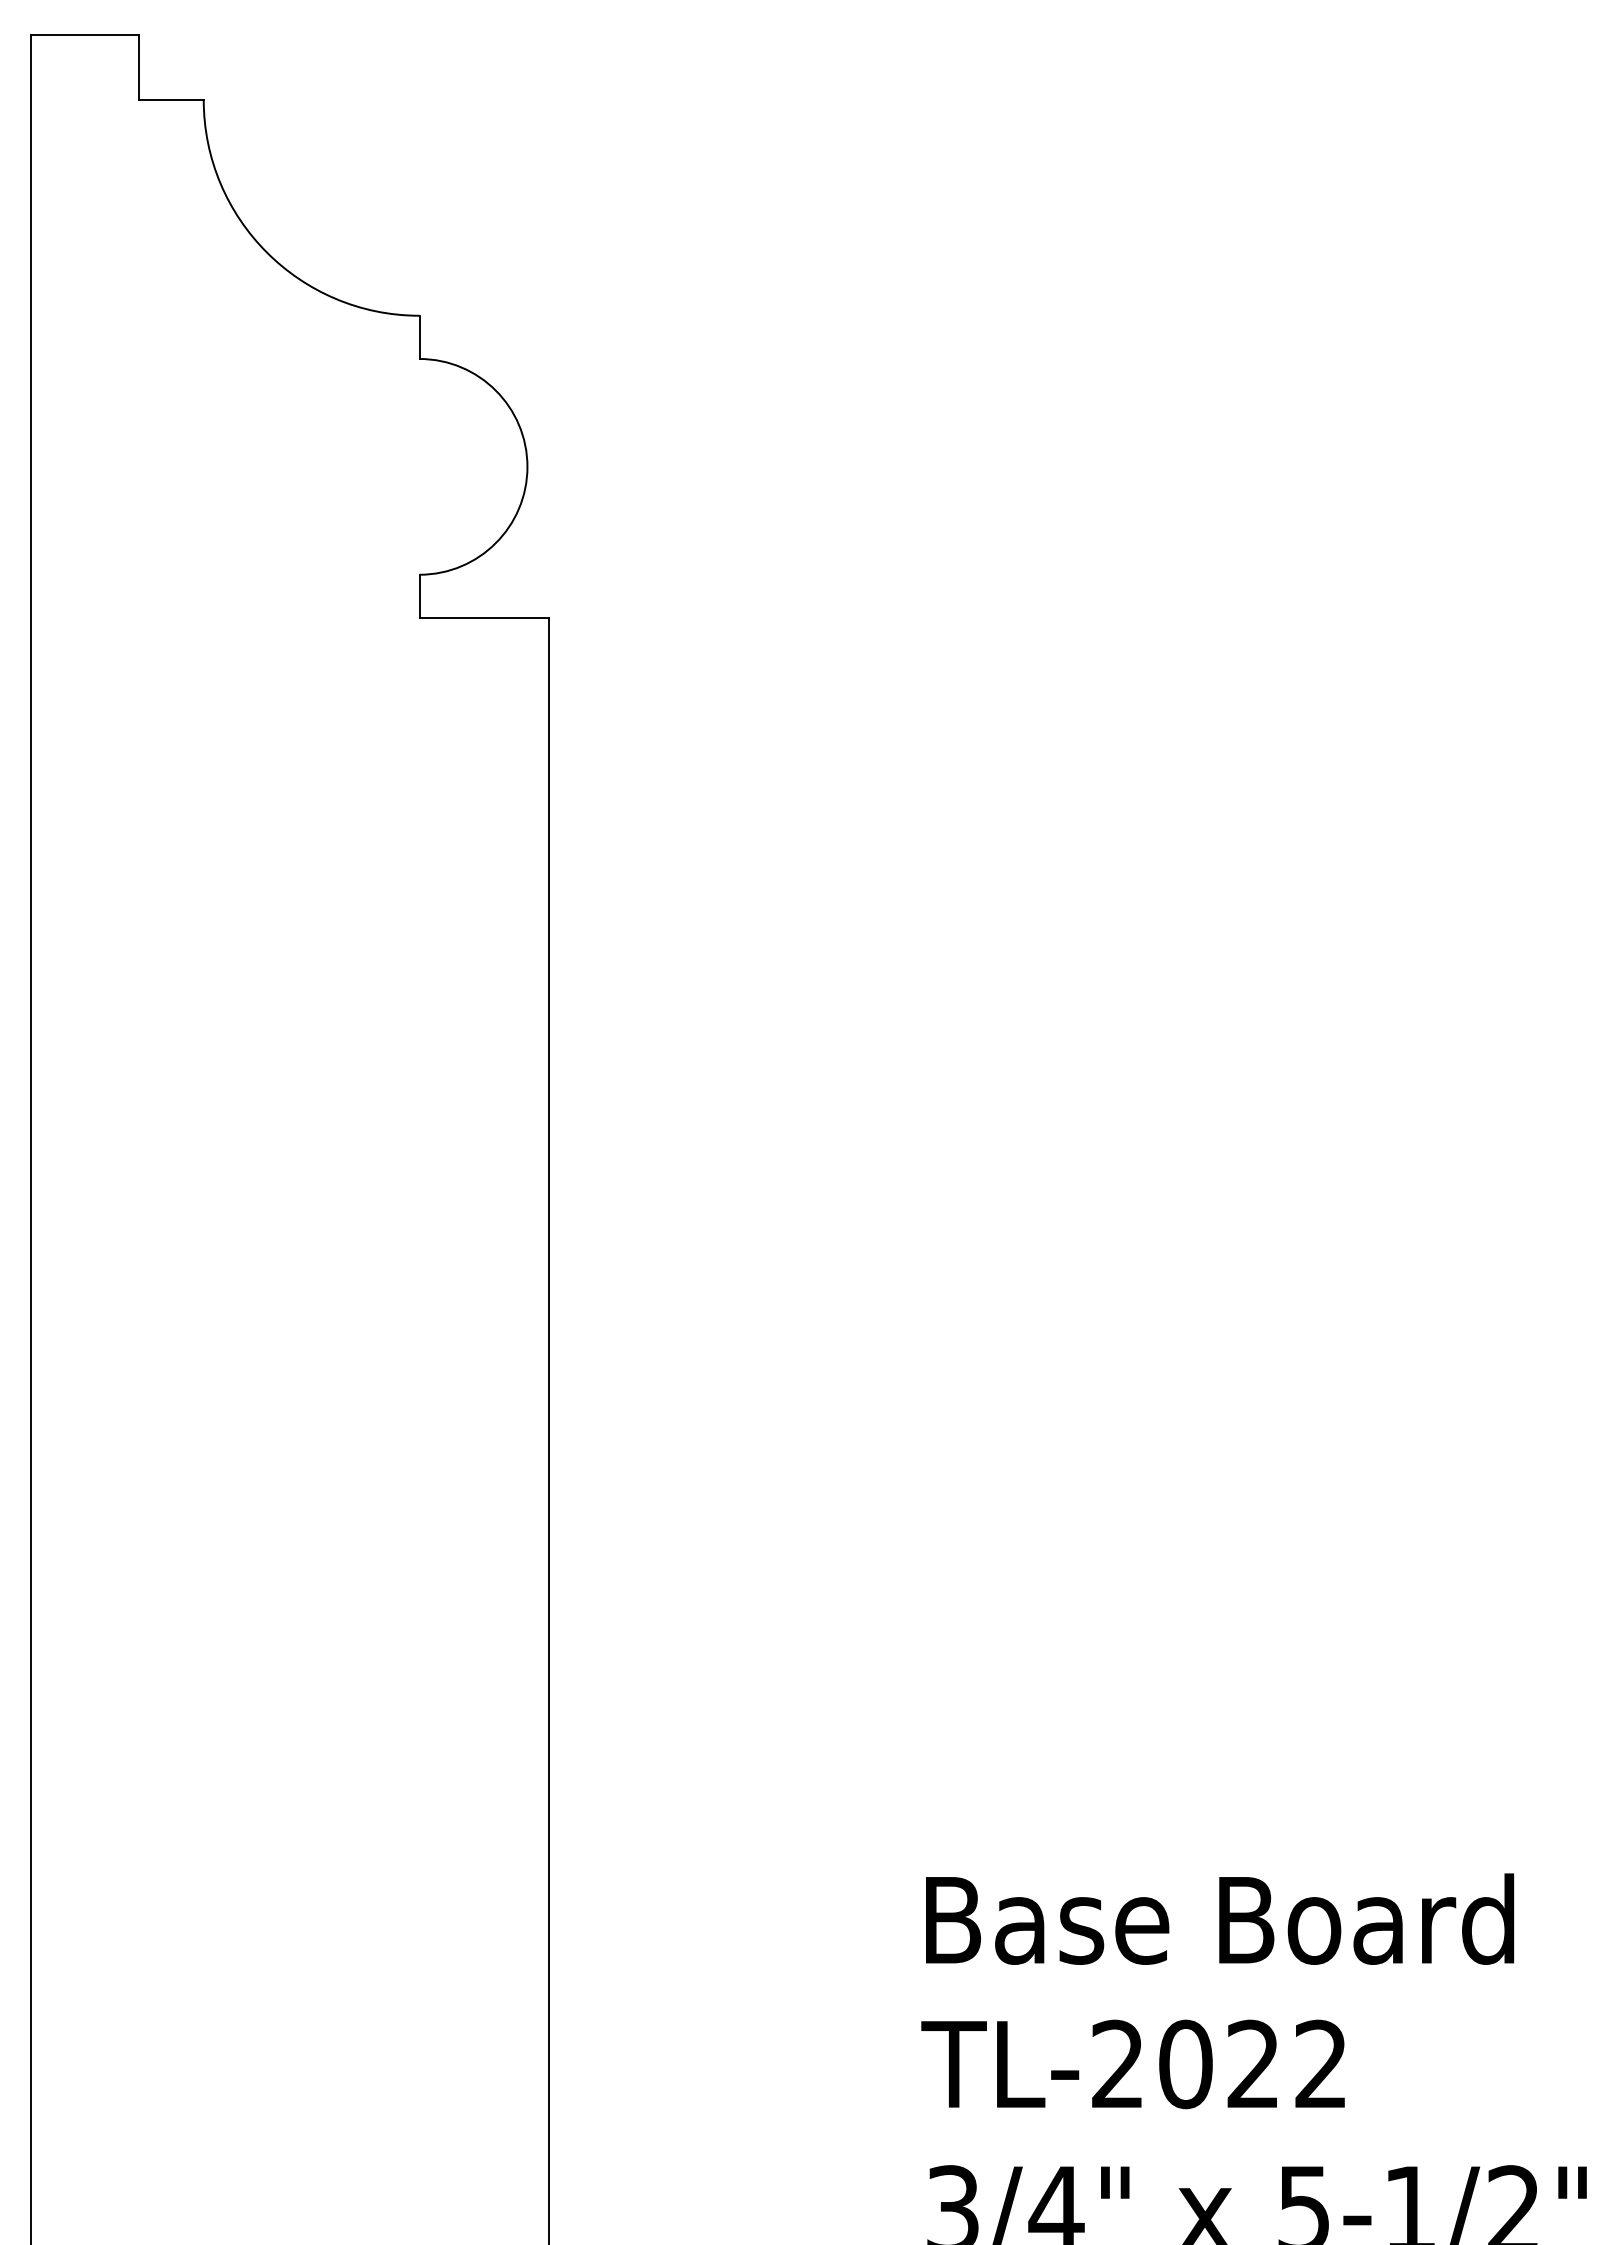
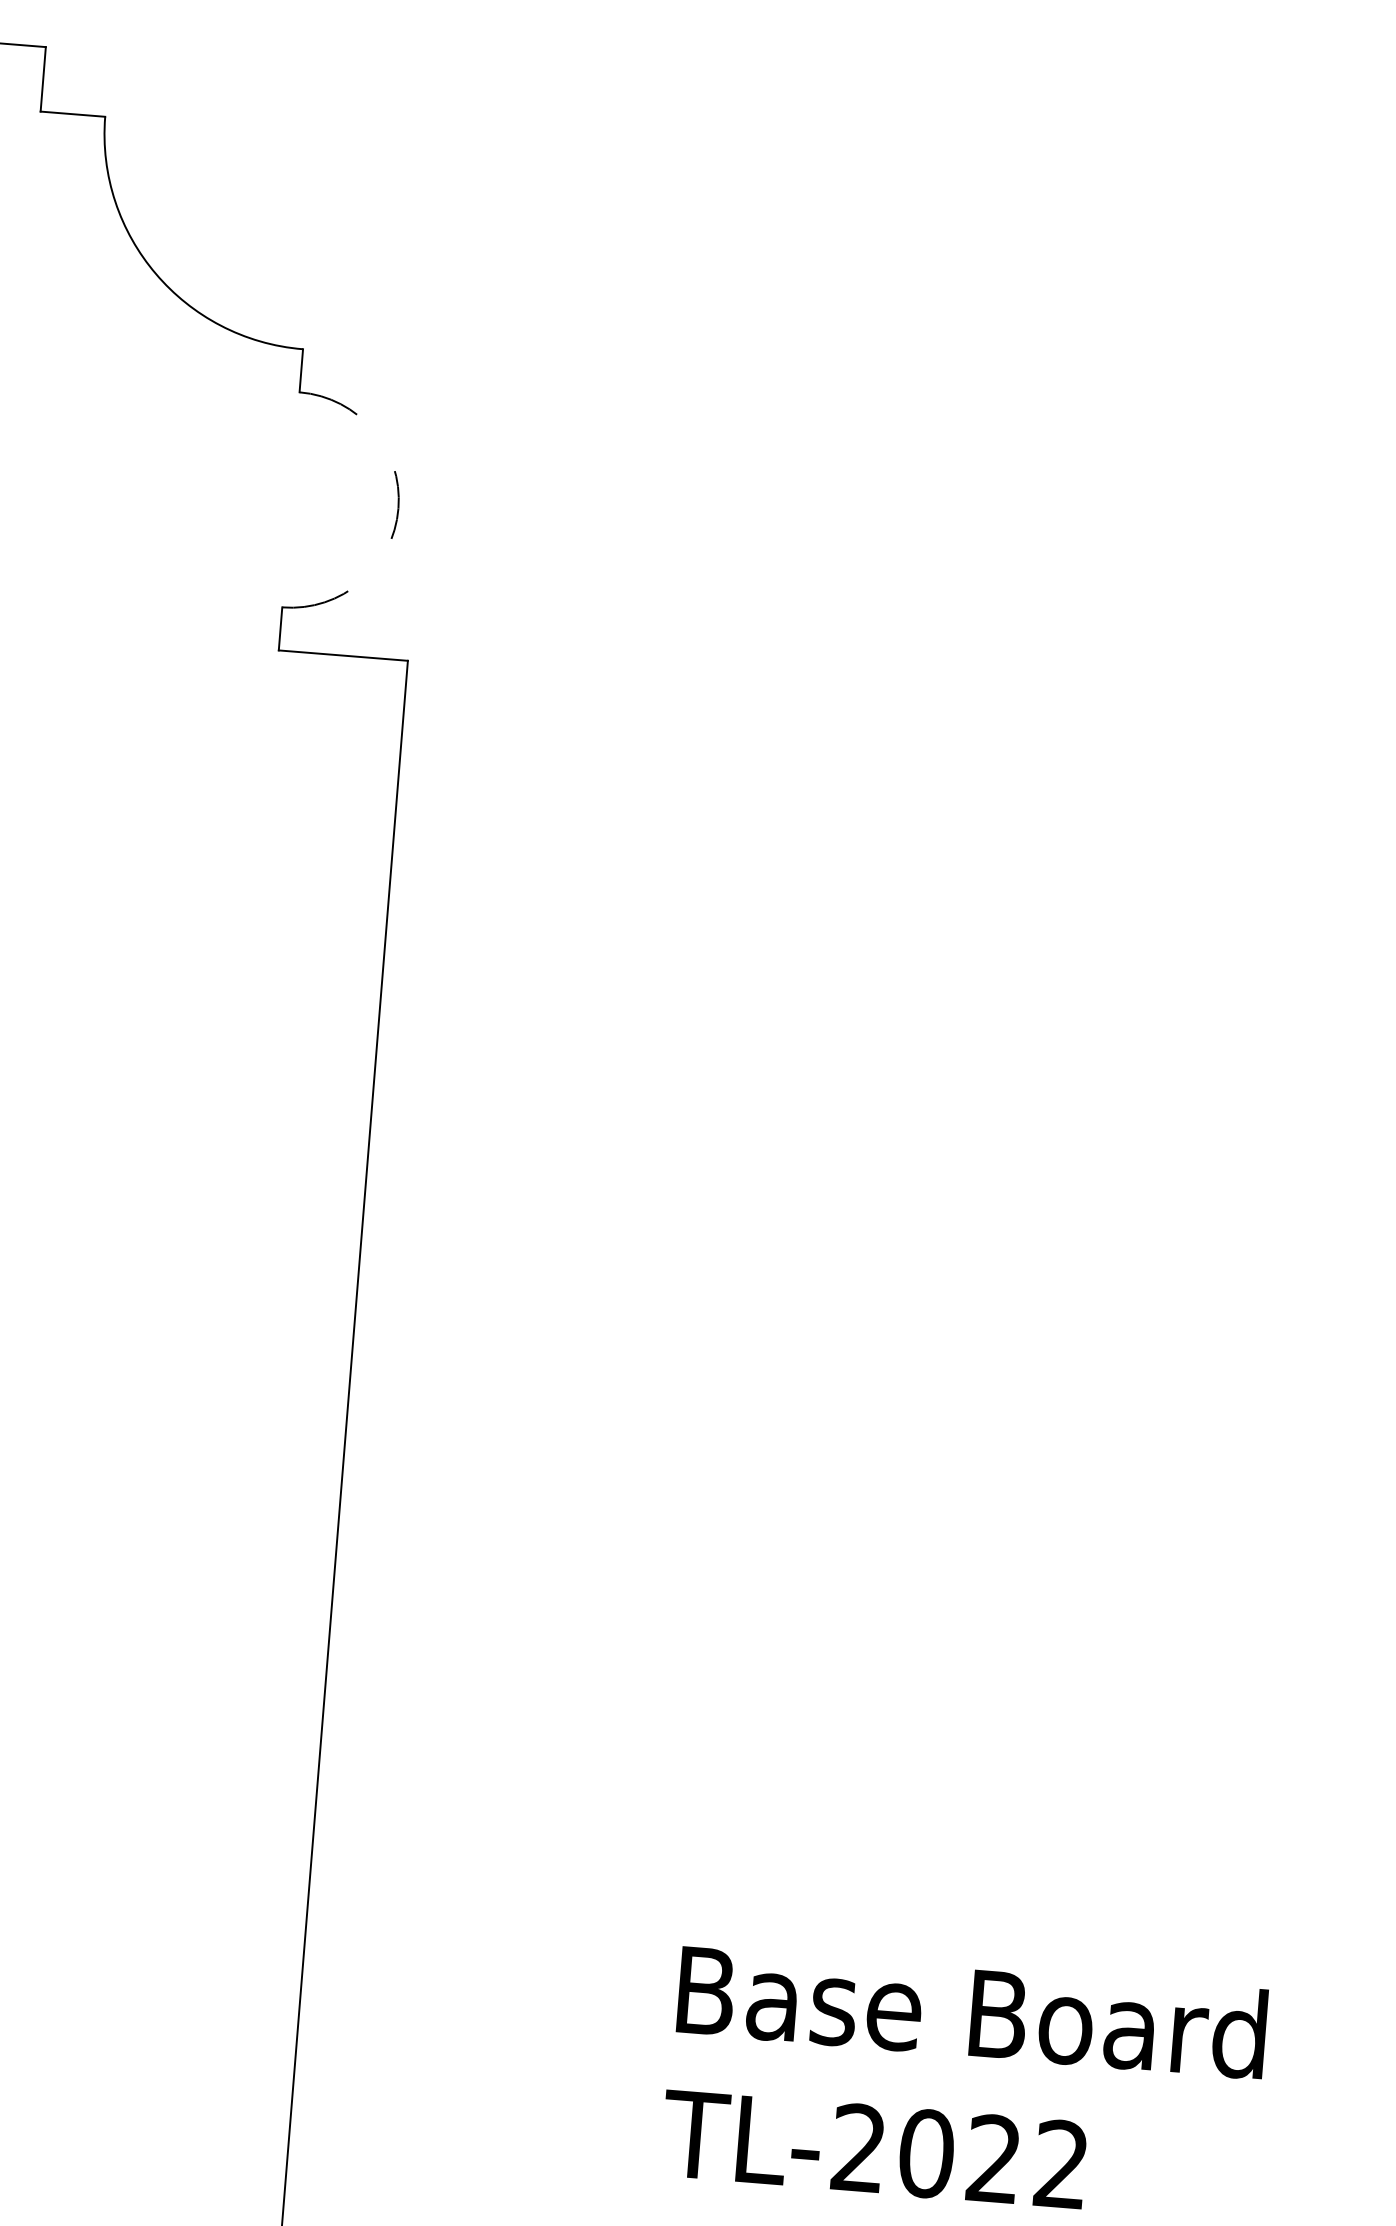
arc: (527, 466) -> (398, 508), solid -> dashed

